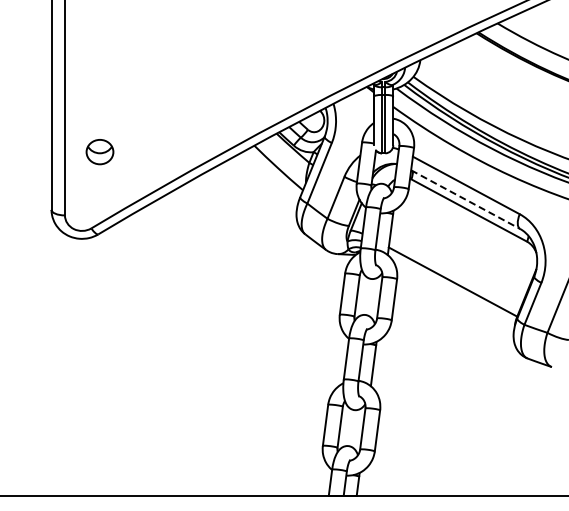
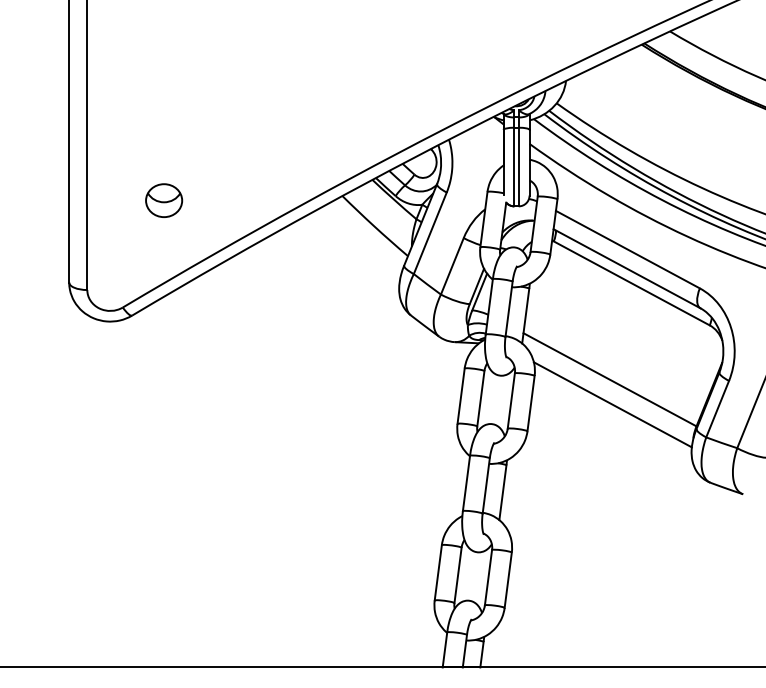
part: (99, 152) -> (163, 201), moved
line: (465, 199) -> (626, 268), dashed -> solid
line: (454, 300) -> (611, 404), added

